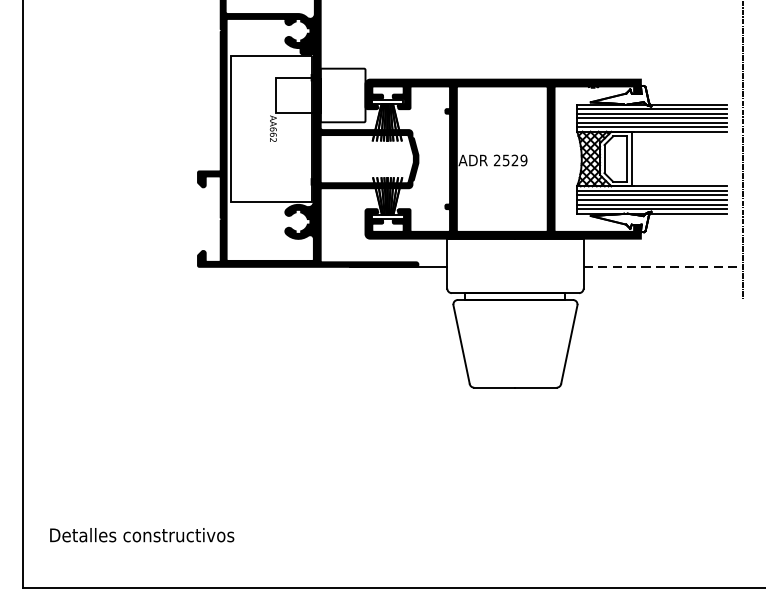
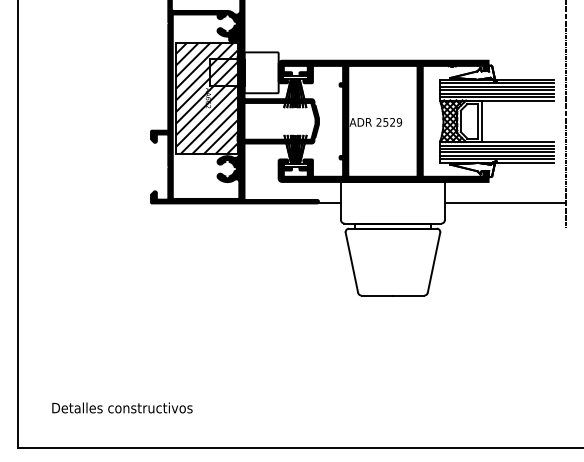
hatch: (270, 129) -> (206, 98), added
line: (663, 266) -> (505, 203), dashed -> solid
text: (142, 534) -> (122, 407), moved

